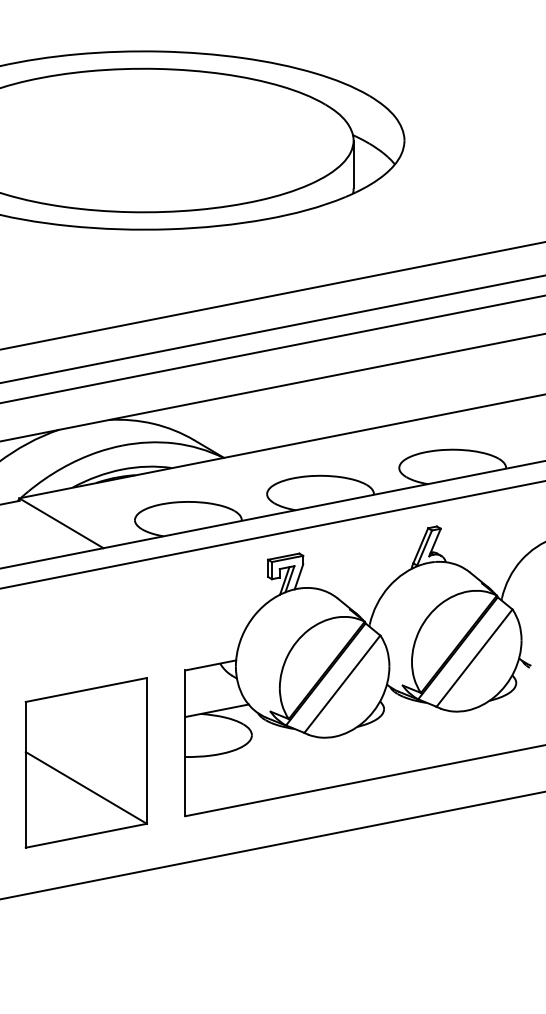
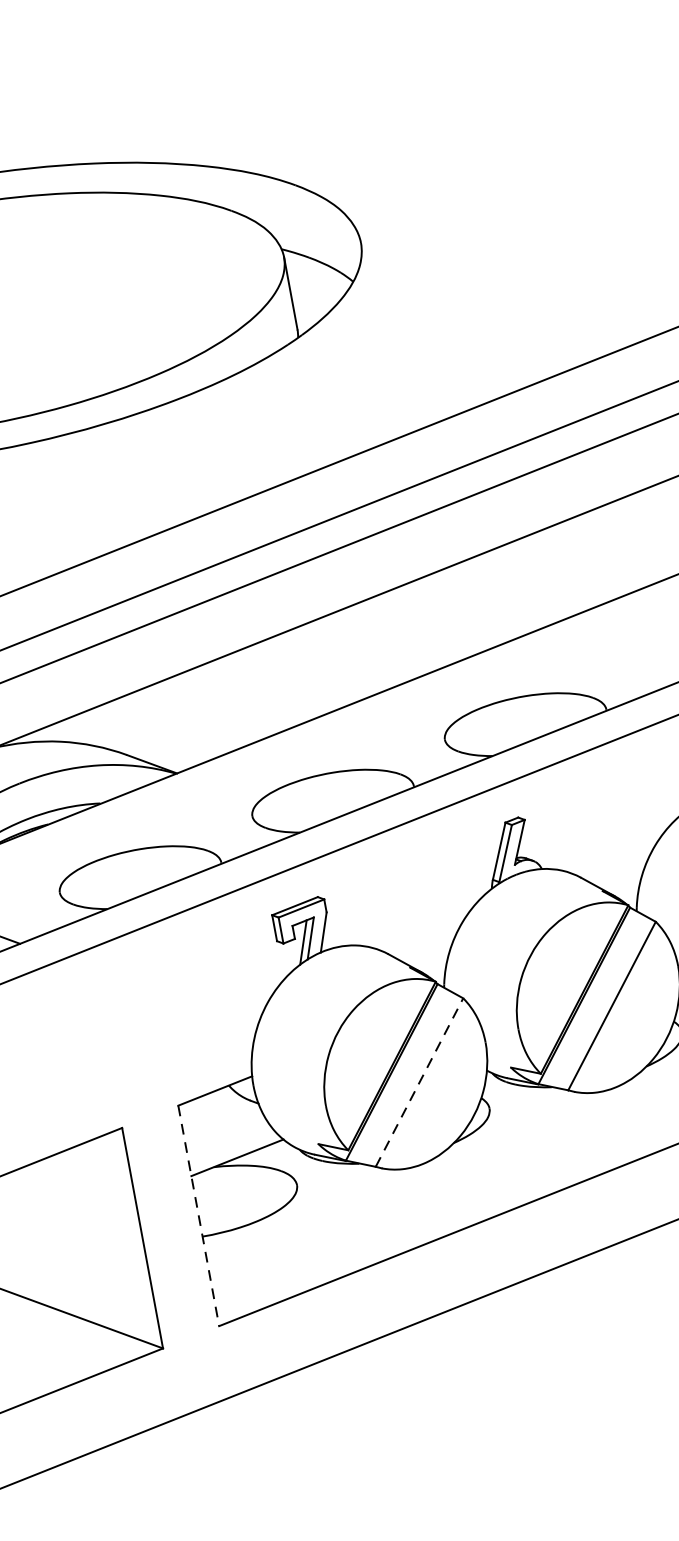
line: (342, 684) -> (419, 1082), solid -> dashed
line: (185, 743) -> (198, 1216), solid -> dashed

